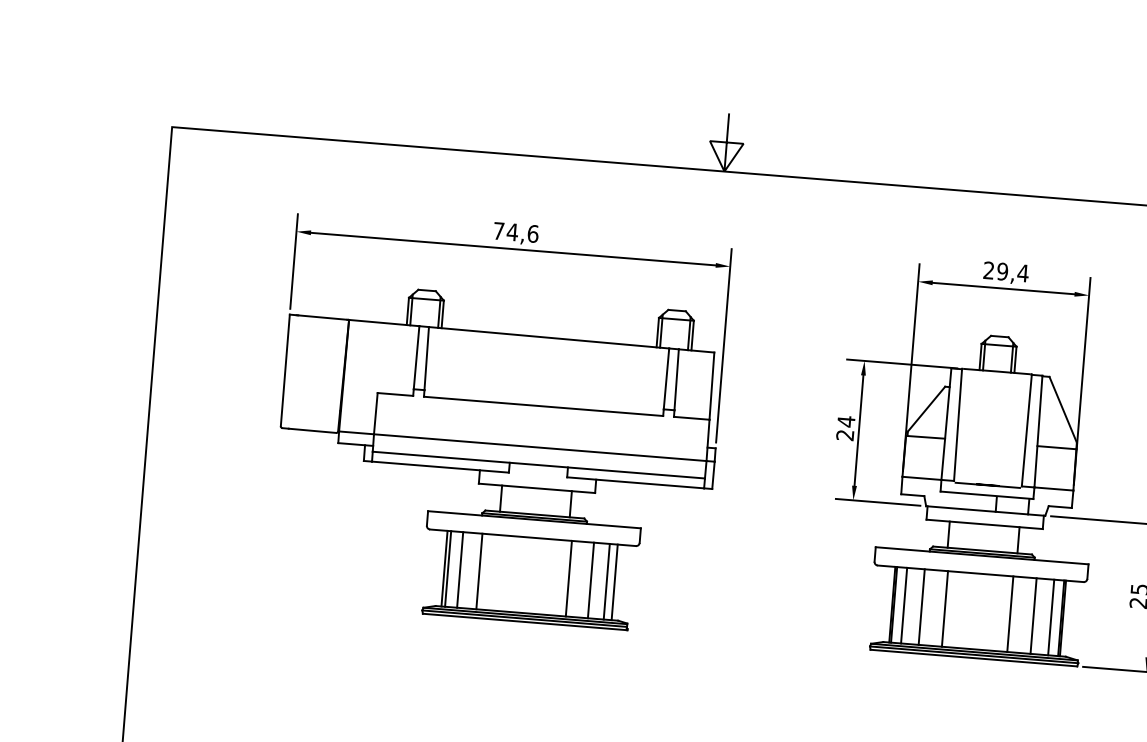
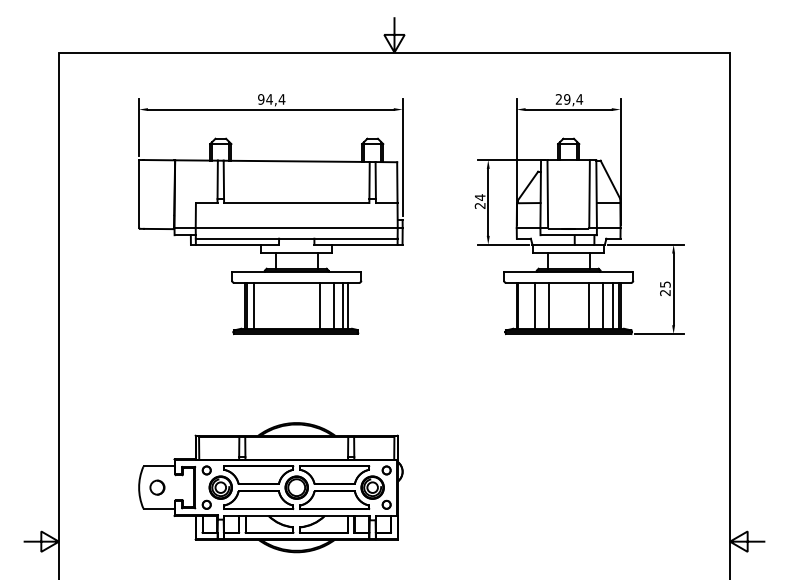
text: (515, 232) -> (271, 99), 74,6 -> 94,4
line: (480, 571) -> (266, 305), removed
line: (904, 605) -> (524, 305), removed

